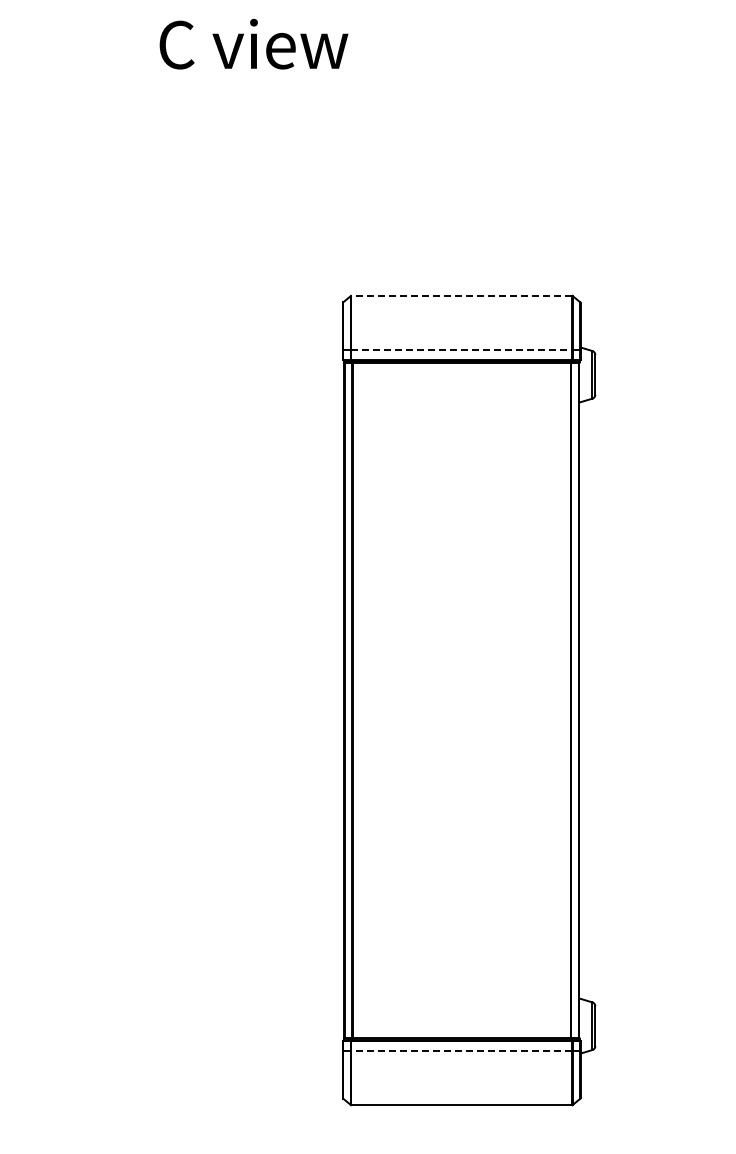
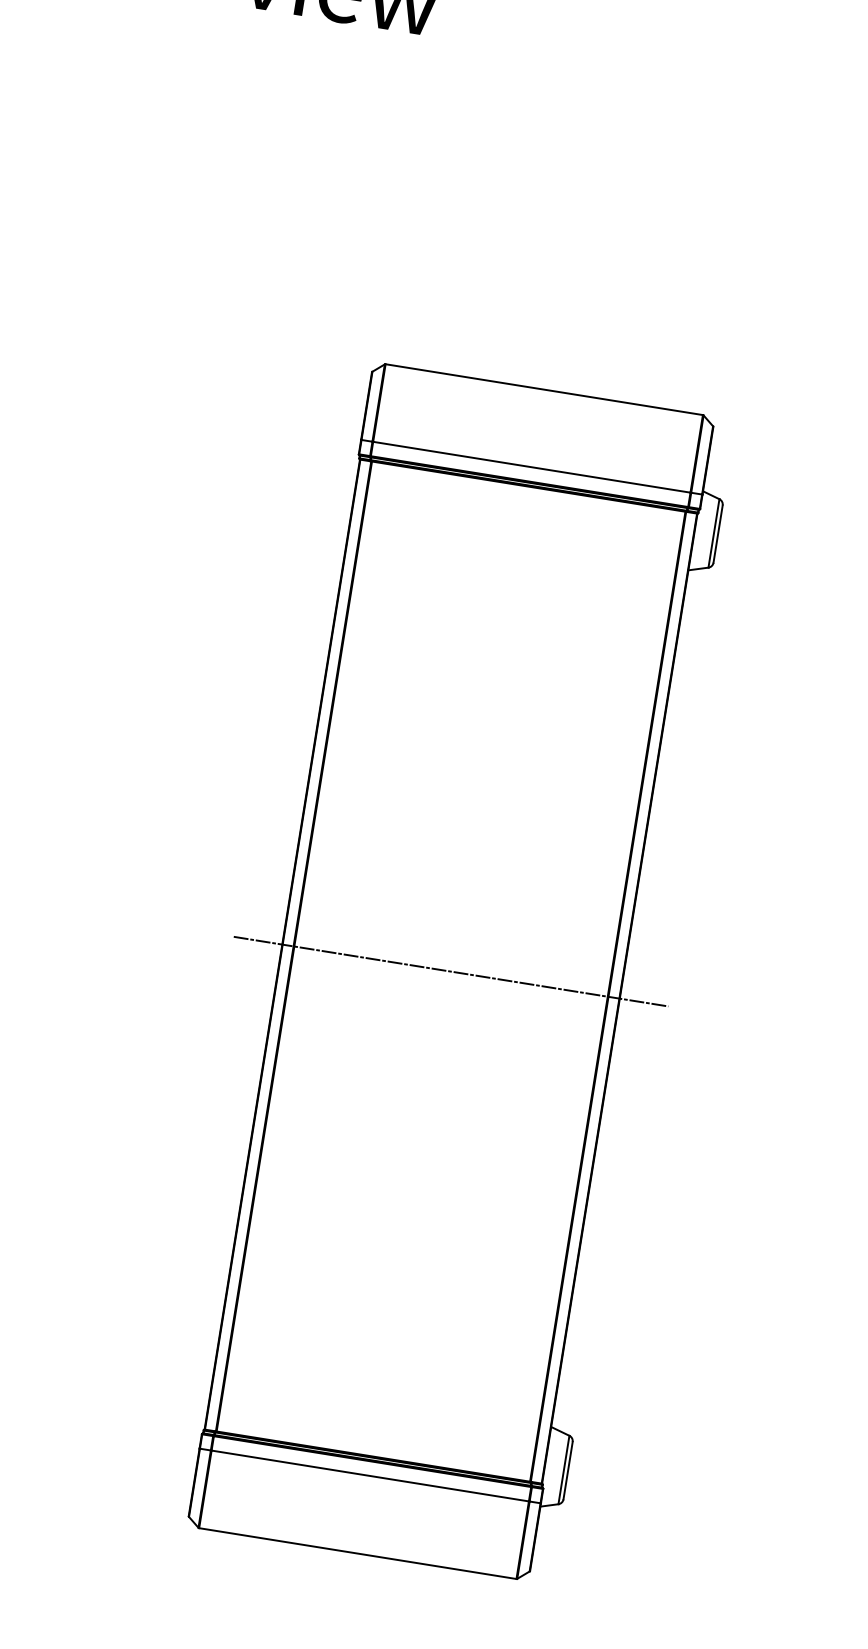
line: (461, 295) -> (543, 389), dashed -> solid
line: (462, 349) -> (532, 467), dashed -> solid
line: (461, 700) -> (450, 971), added
line: (461, 1051) -> (369, 1476), dashed -> solid

